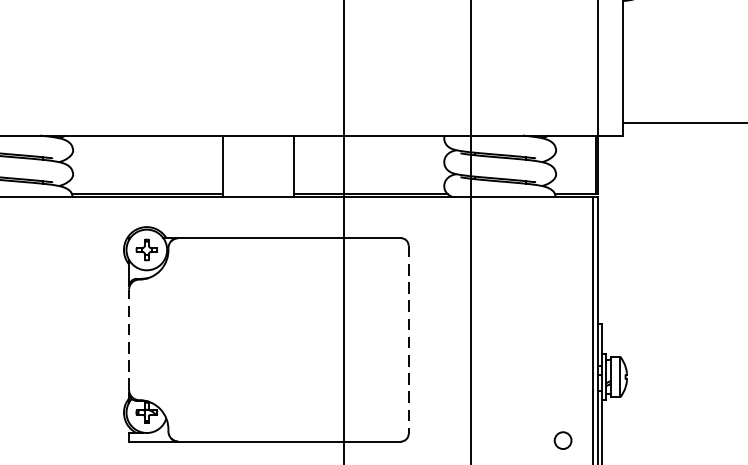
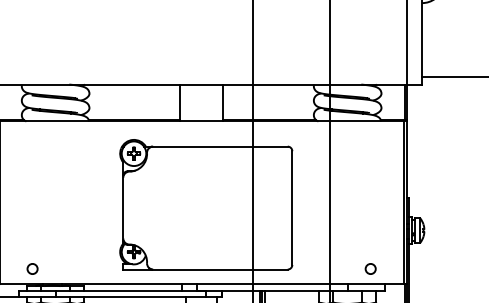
line: (129, 338) -> (123, 207), dashed -> solid
line: (408, 340) -> (292, 208), dashed -> solid
circle: (562, 439) -> (370, 268), moved

